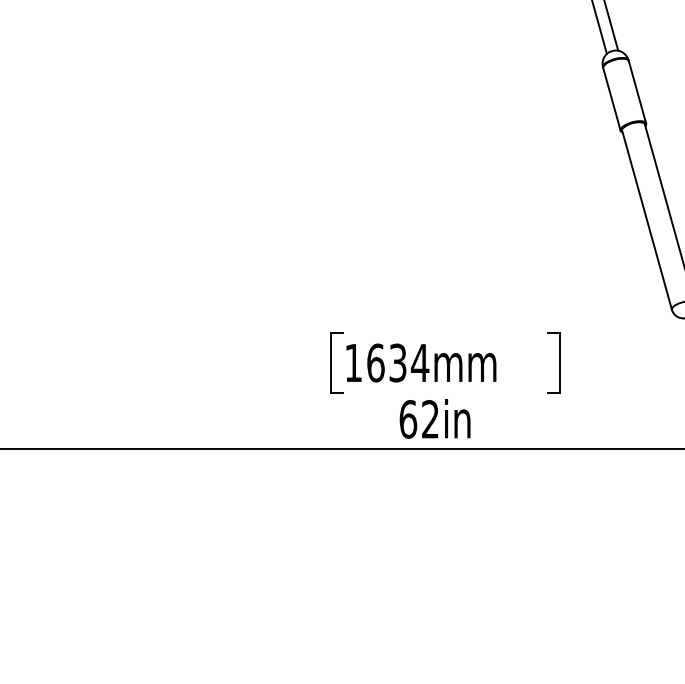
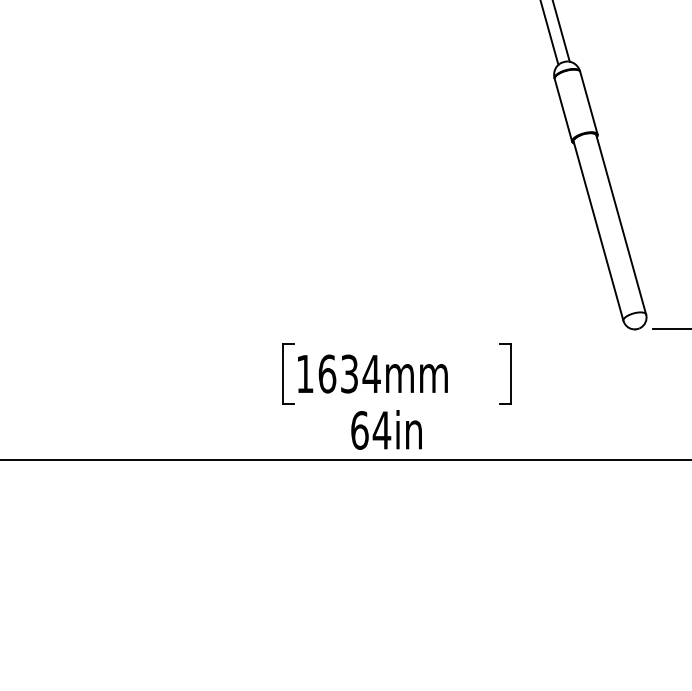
text: (429, 419) -> (381, 430), 62in -> 64in

